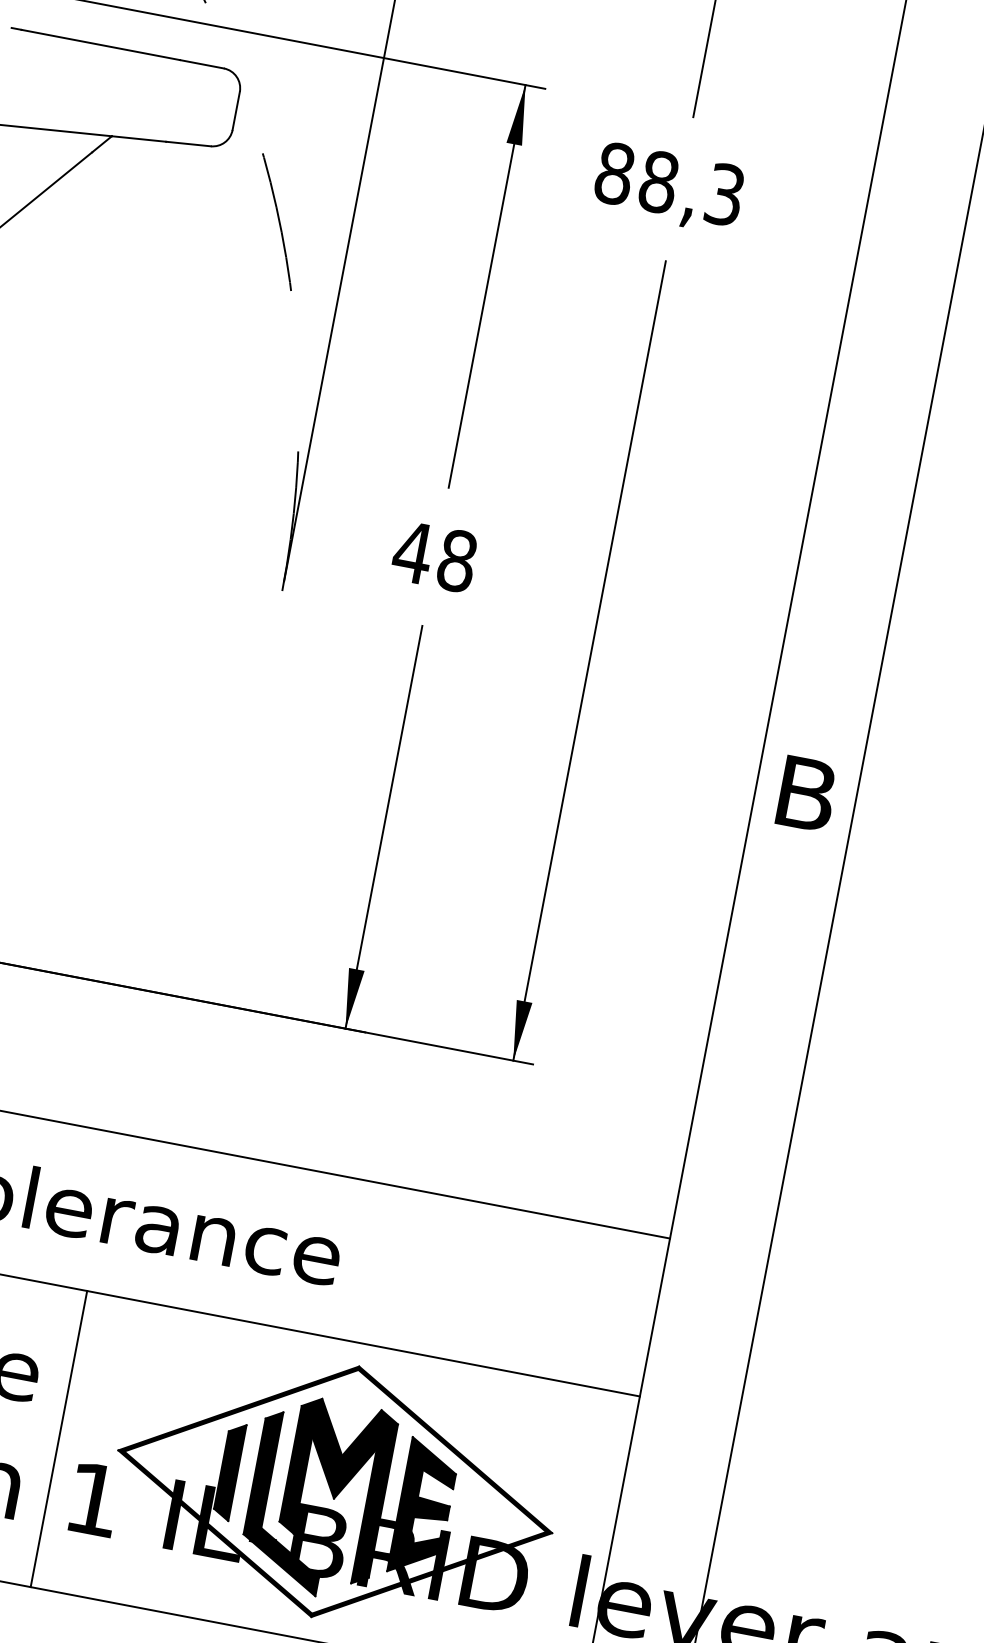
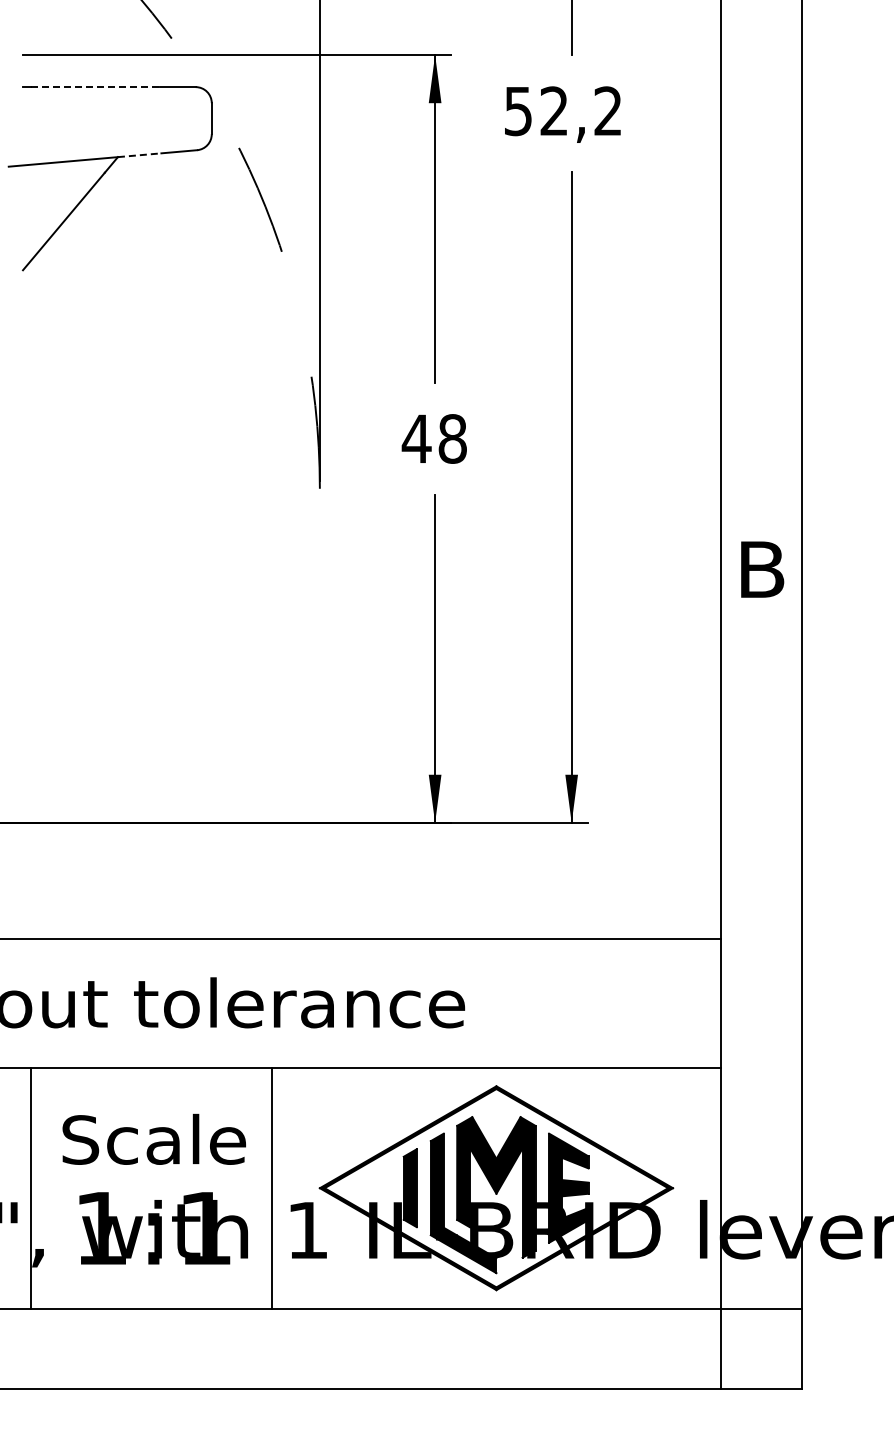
line: (101, 45) -> (96, 87), solid -> dashed
line: (138, 139) -> (139, 155), solid -> dashed
text: (668, 184) -> (562, 111), 88,3 -> 52,2

